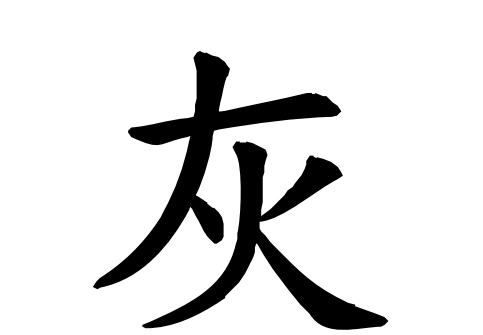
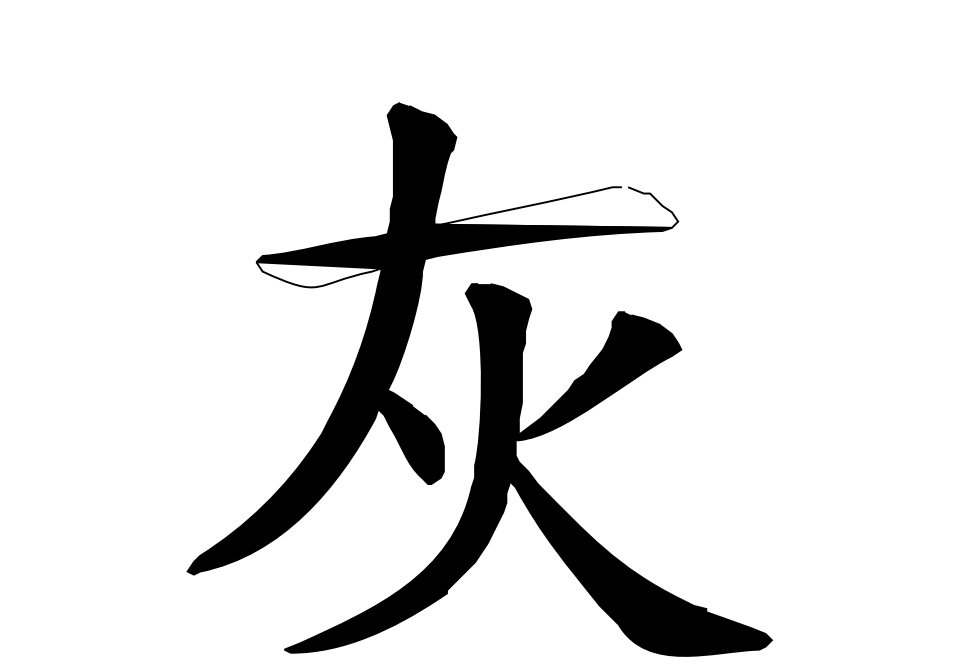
fill: (278, 103) -> (555, 206), removed
fill: (159, 137) -> (317, 274), removed

